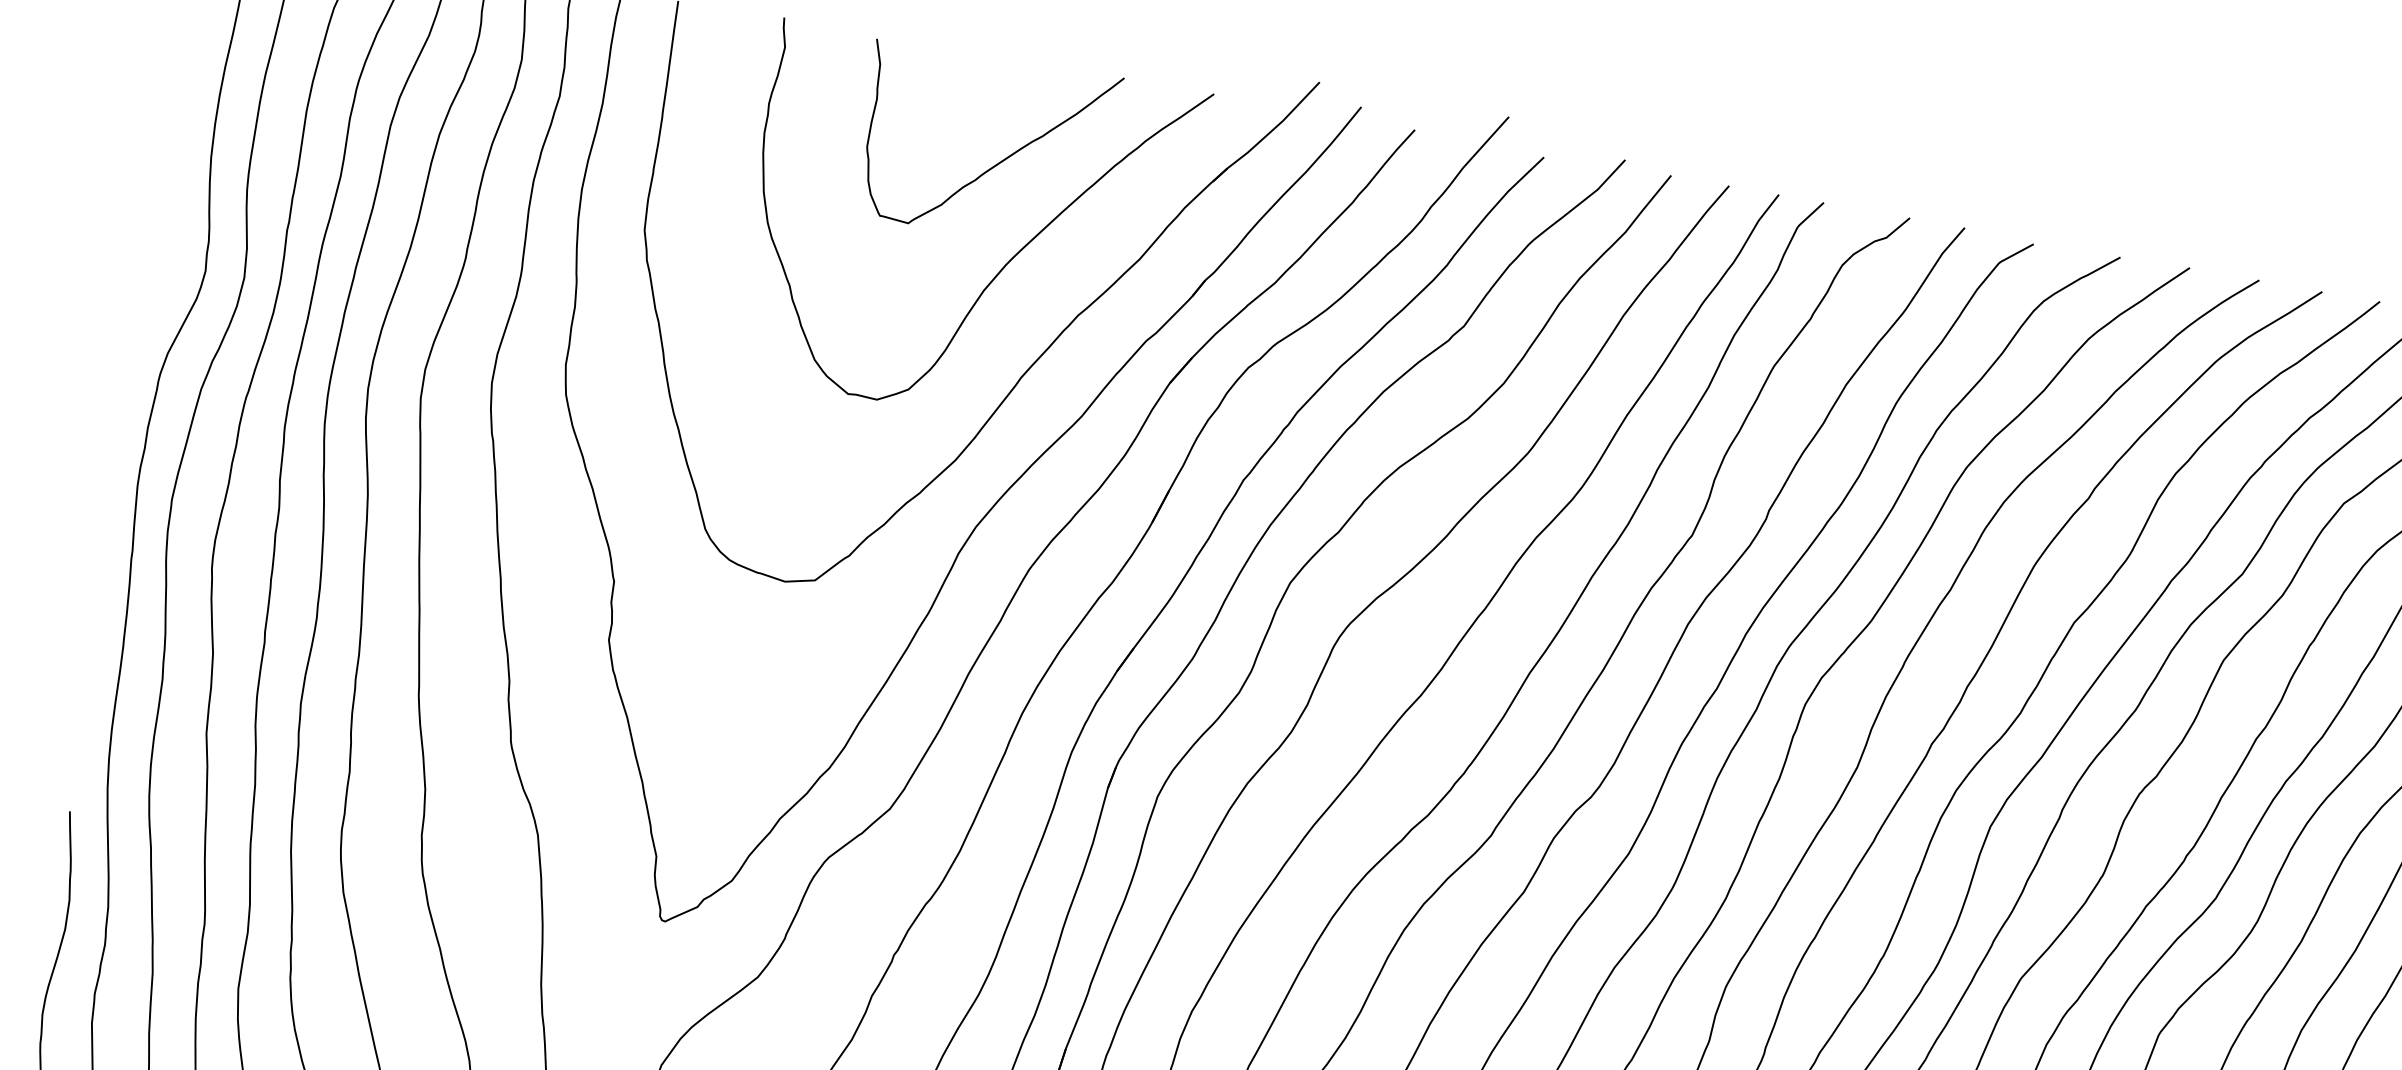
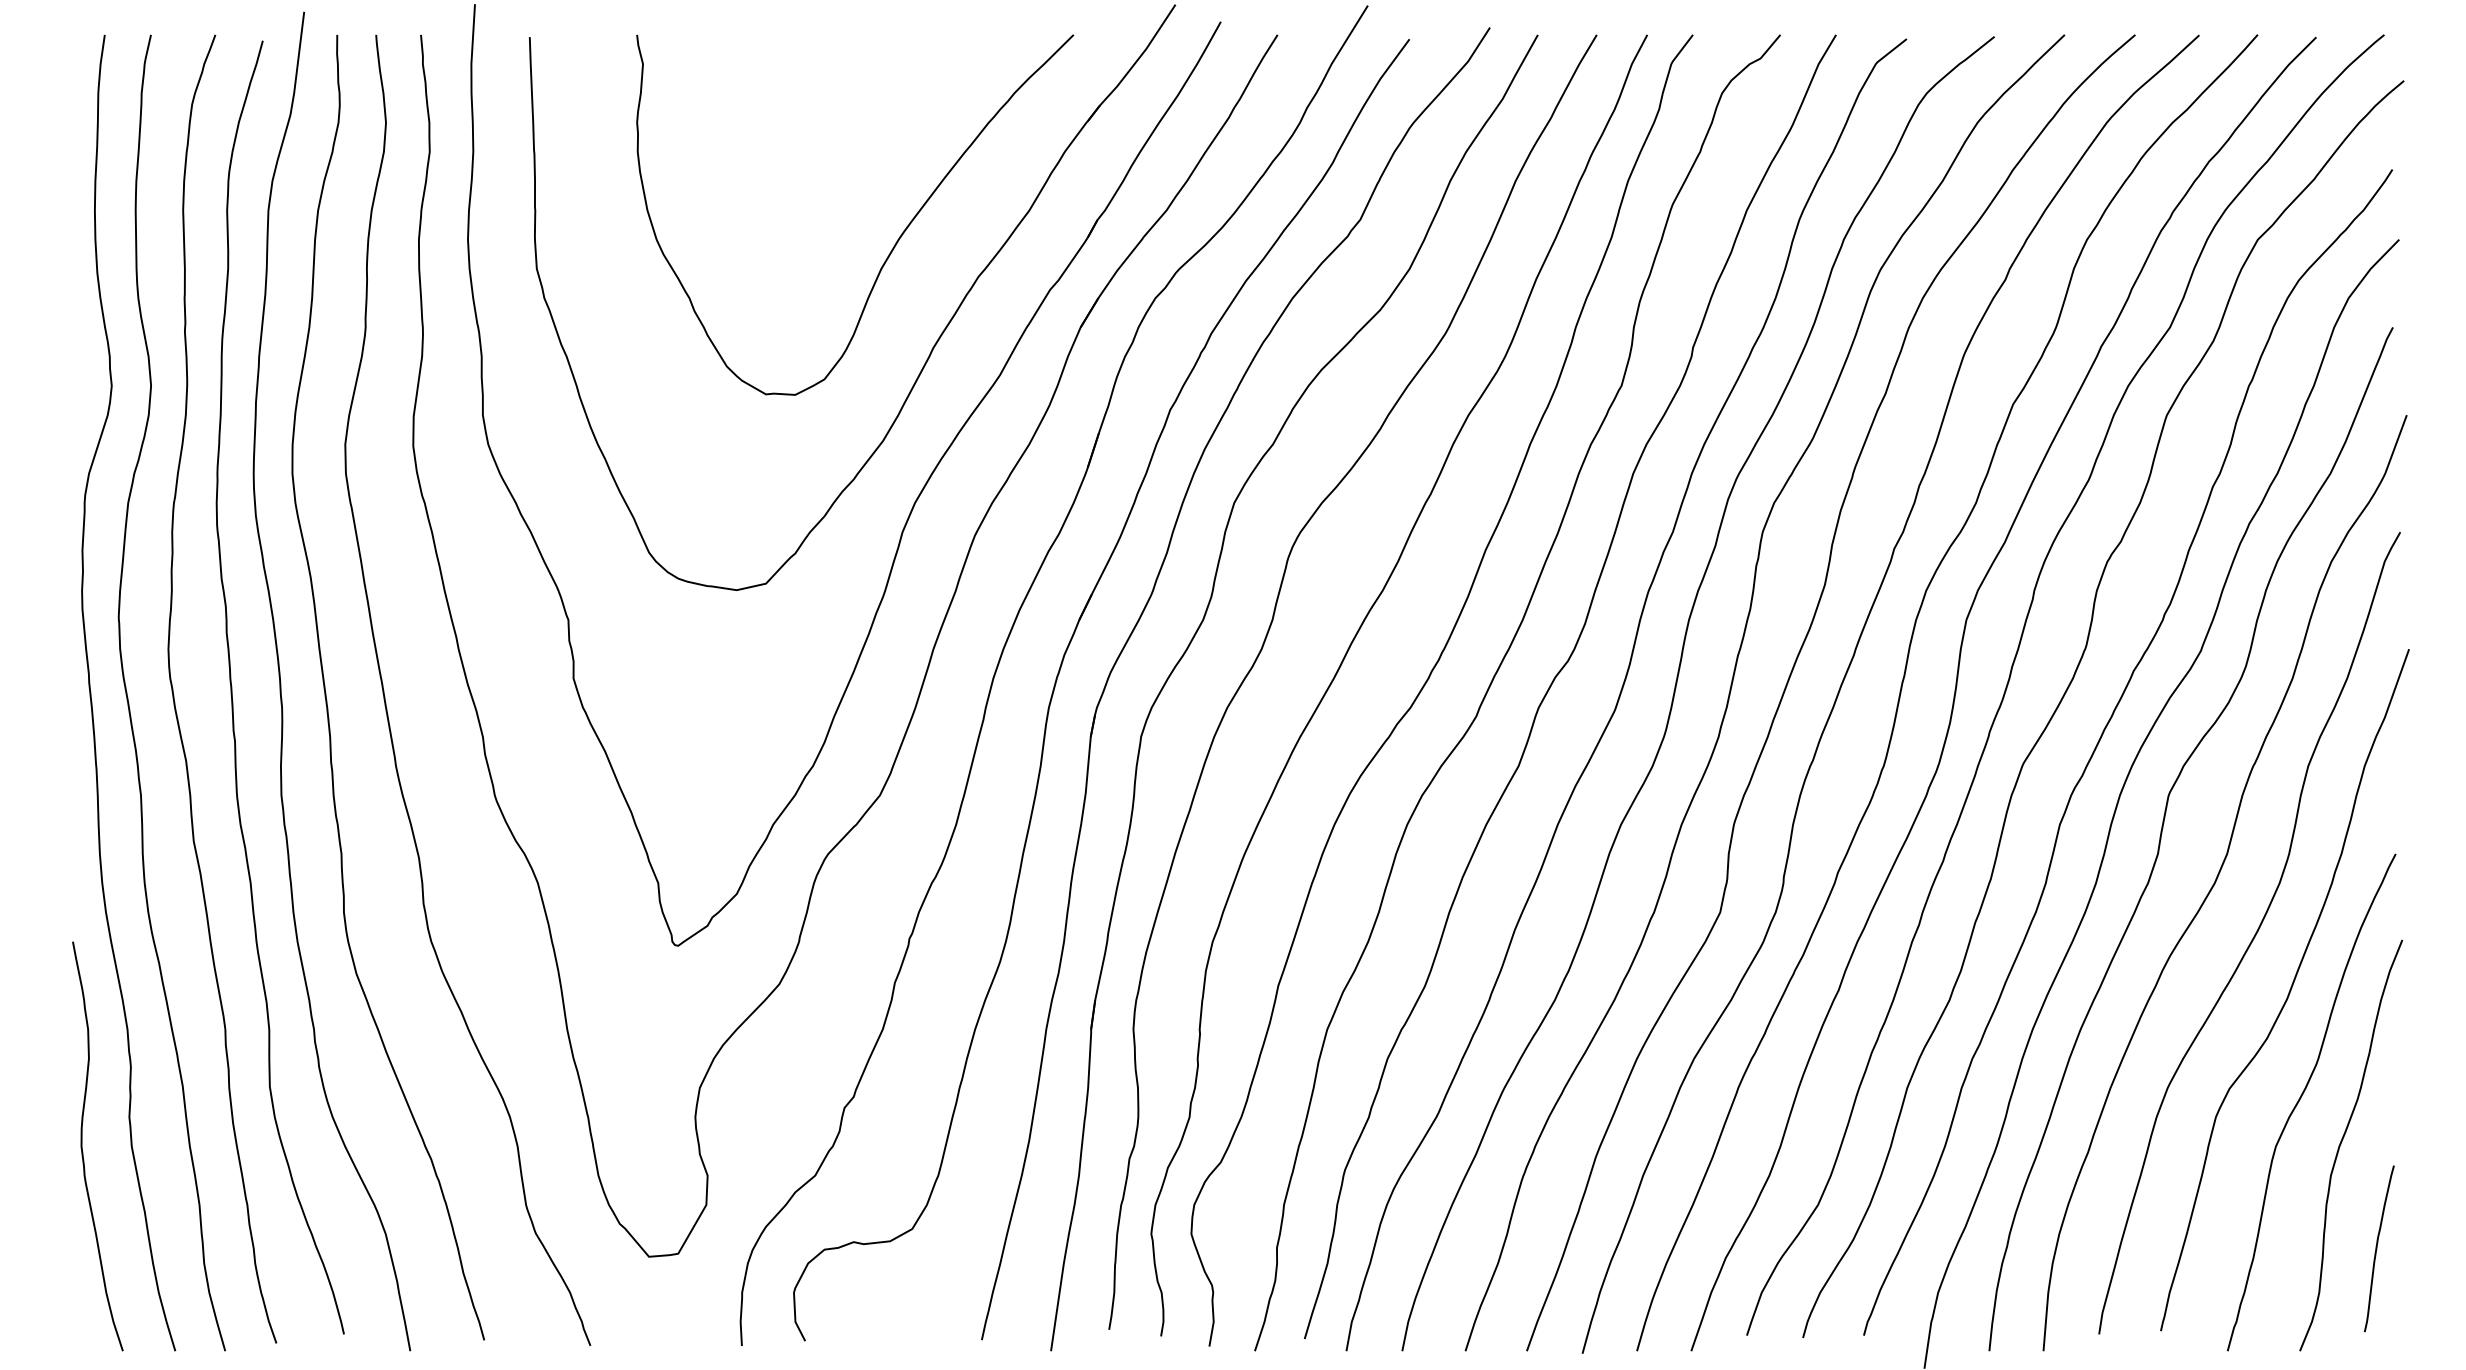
curve: (995, 164) -> (870, 142), removed

